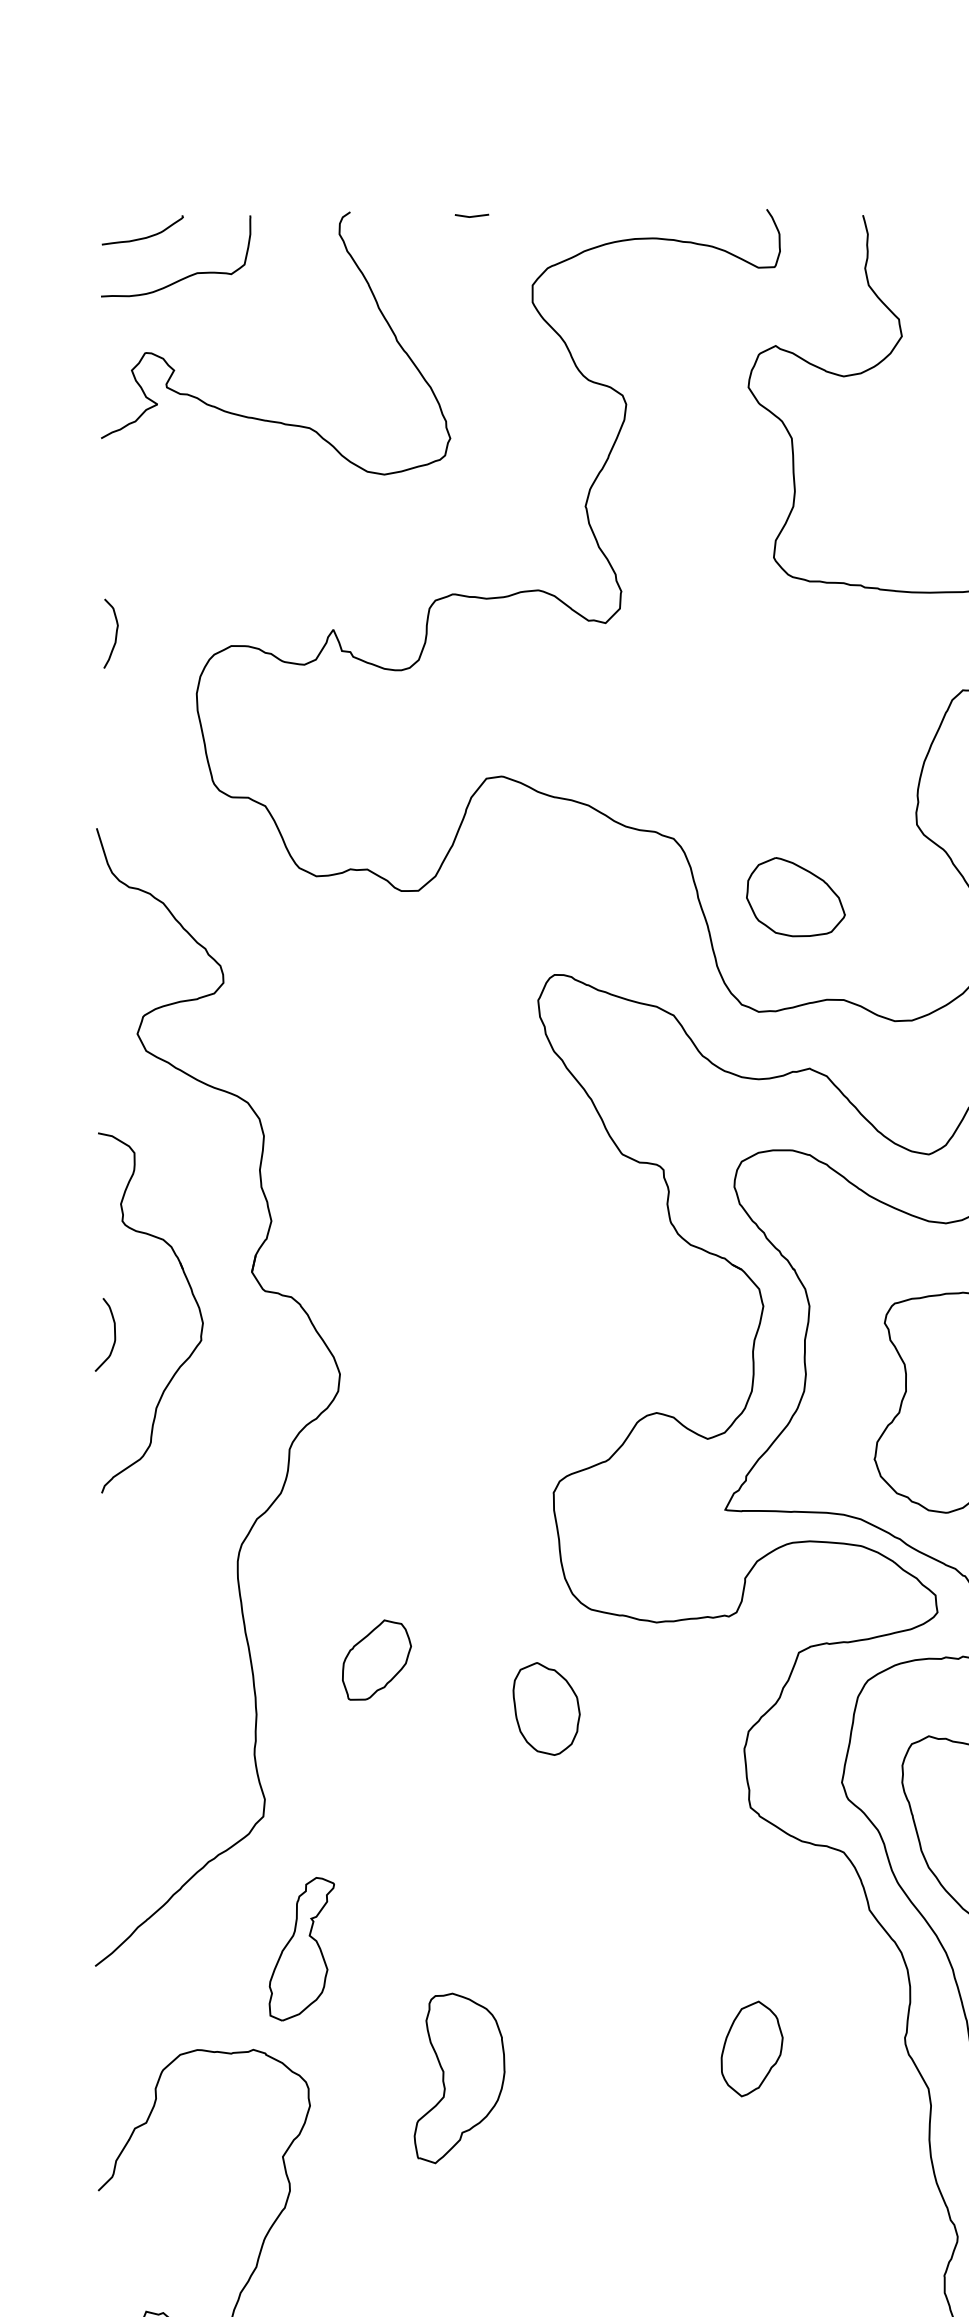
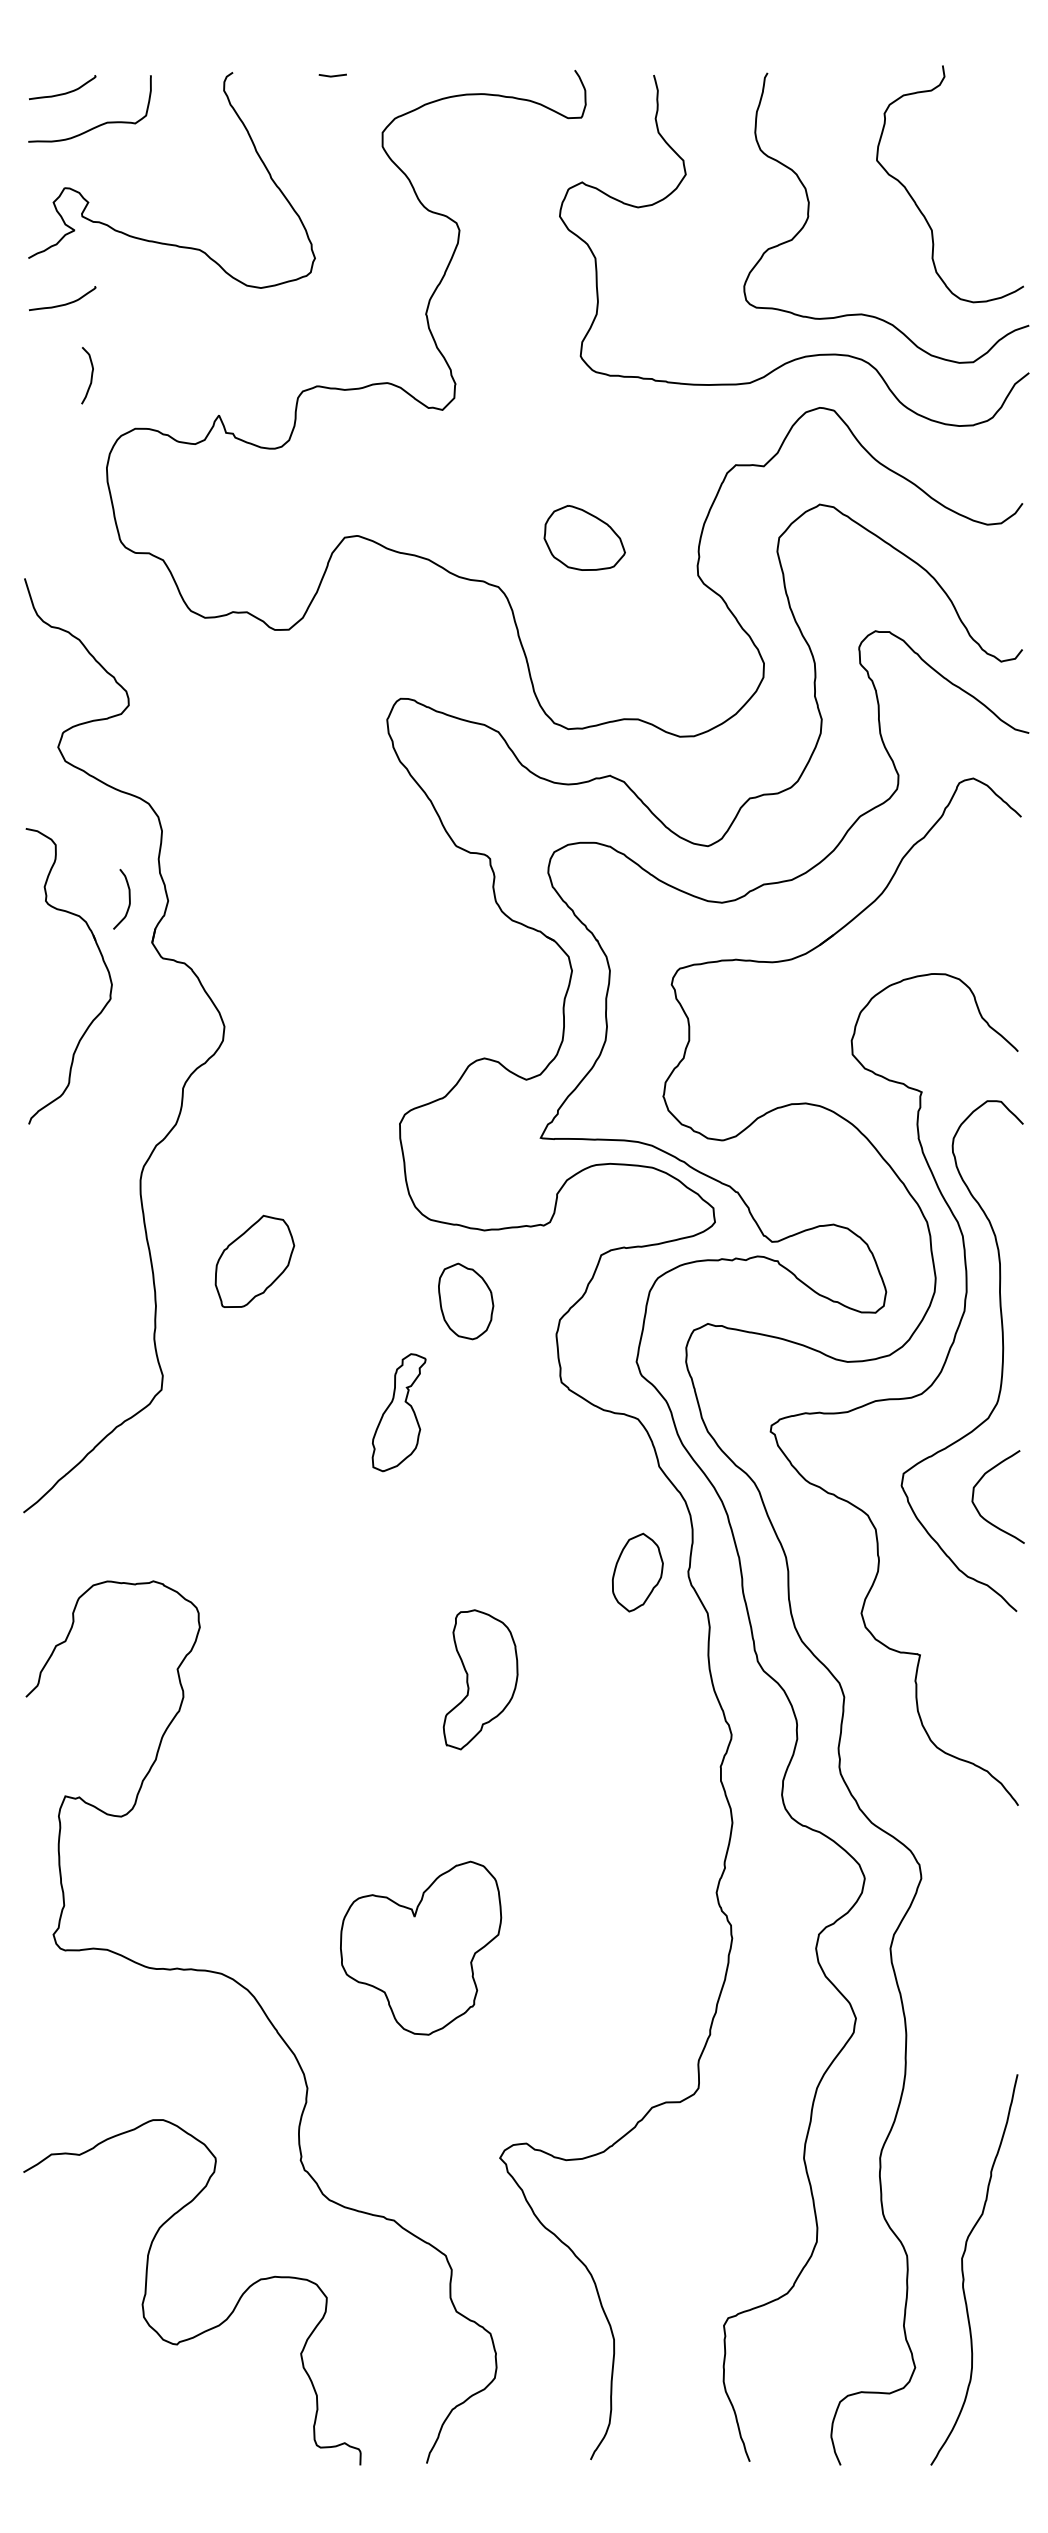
curve: (146, 493) -> (65, 303), added
curve: (114, 635) -> (90, 377), moved
part: (795, 896) -> (584, 537), moved
curve: (113, 1333) -> (128, 898), moved
part: (376, 1659) -> (254, 1260), size x1.4
part: (547, 1709) -> (466, 1301), moved
part: (301, 1948) -> (398, 1412), moved
part: (751, 2048) -> (637, 1572), moved
part: (459, 2078) -> (480, 1679), moved

